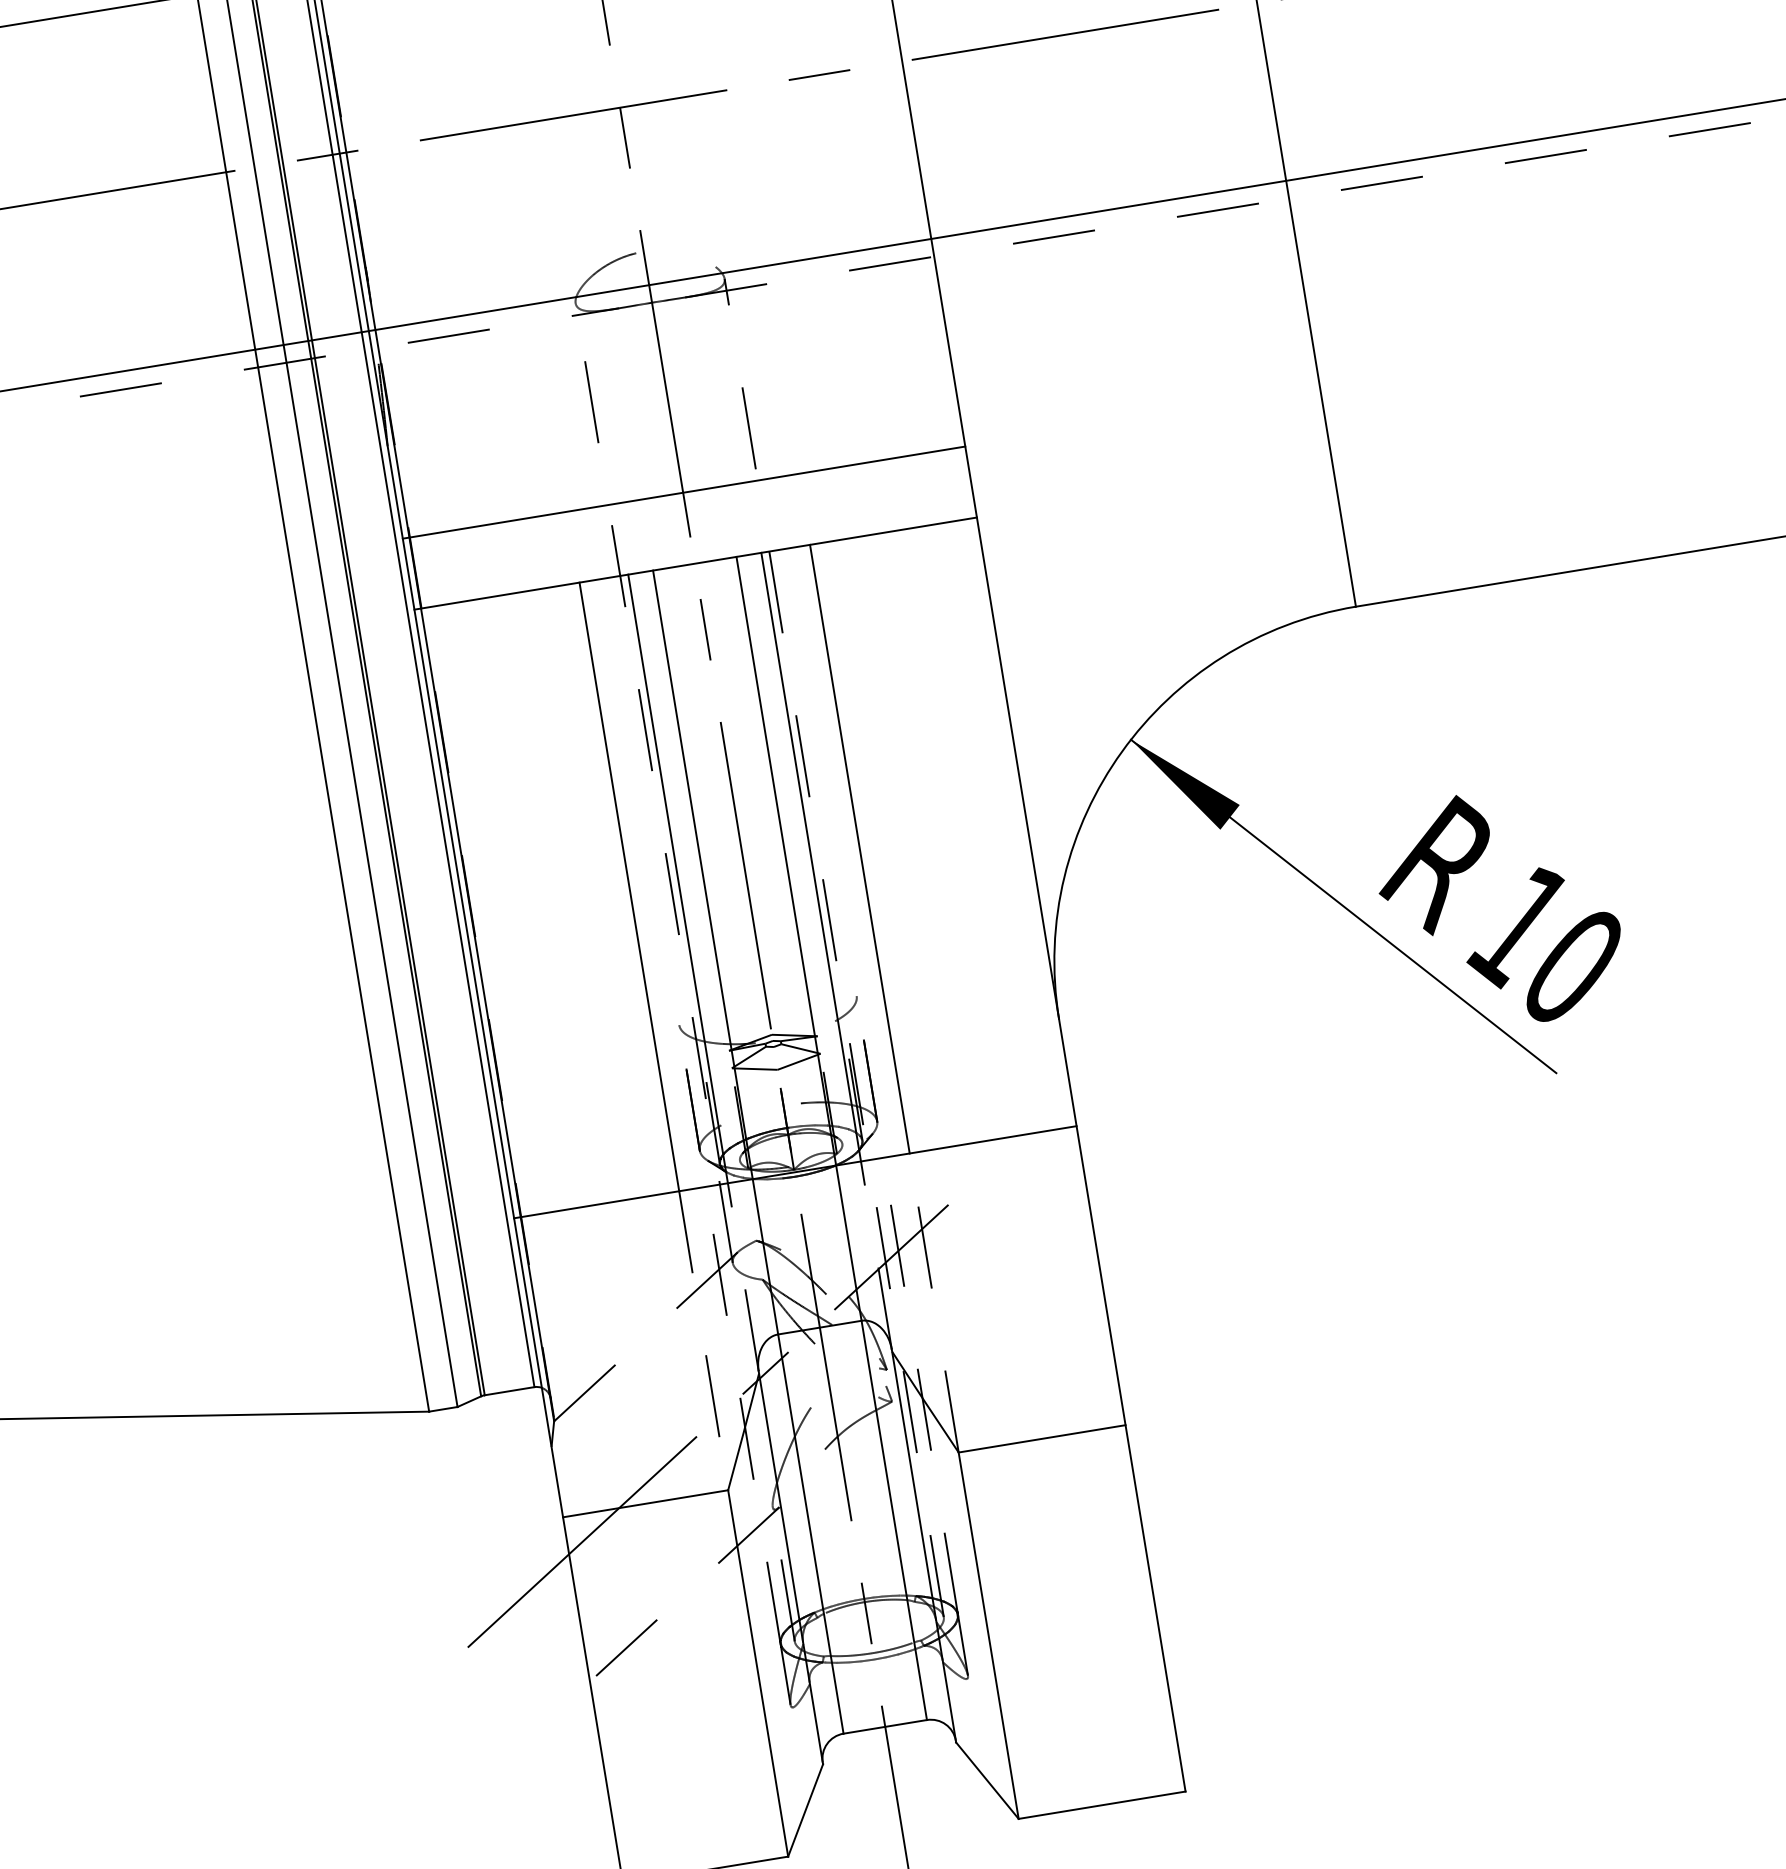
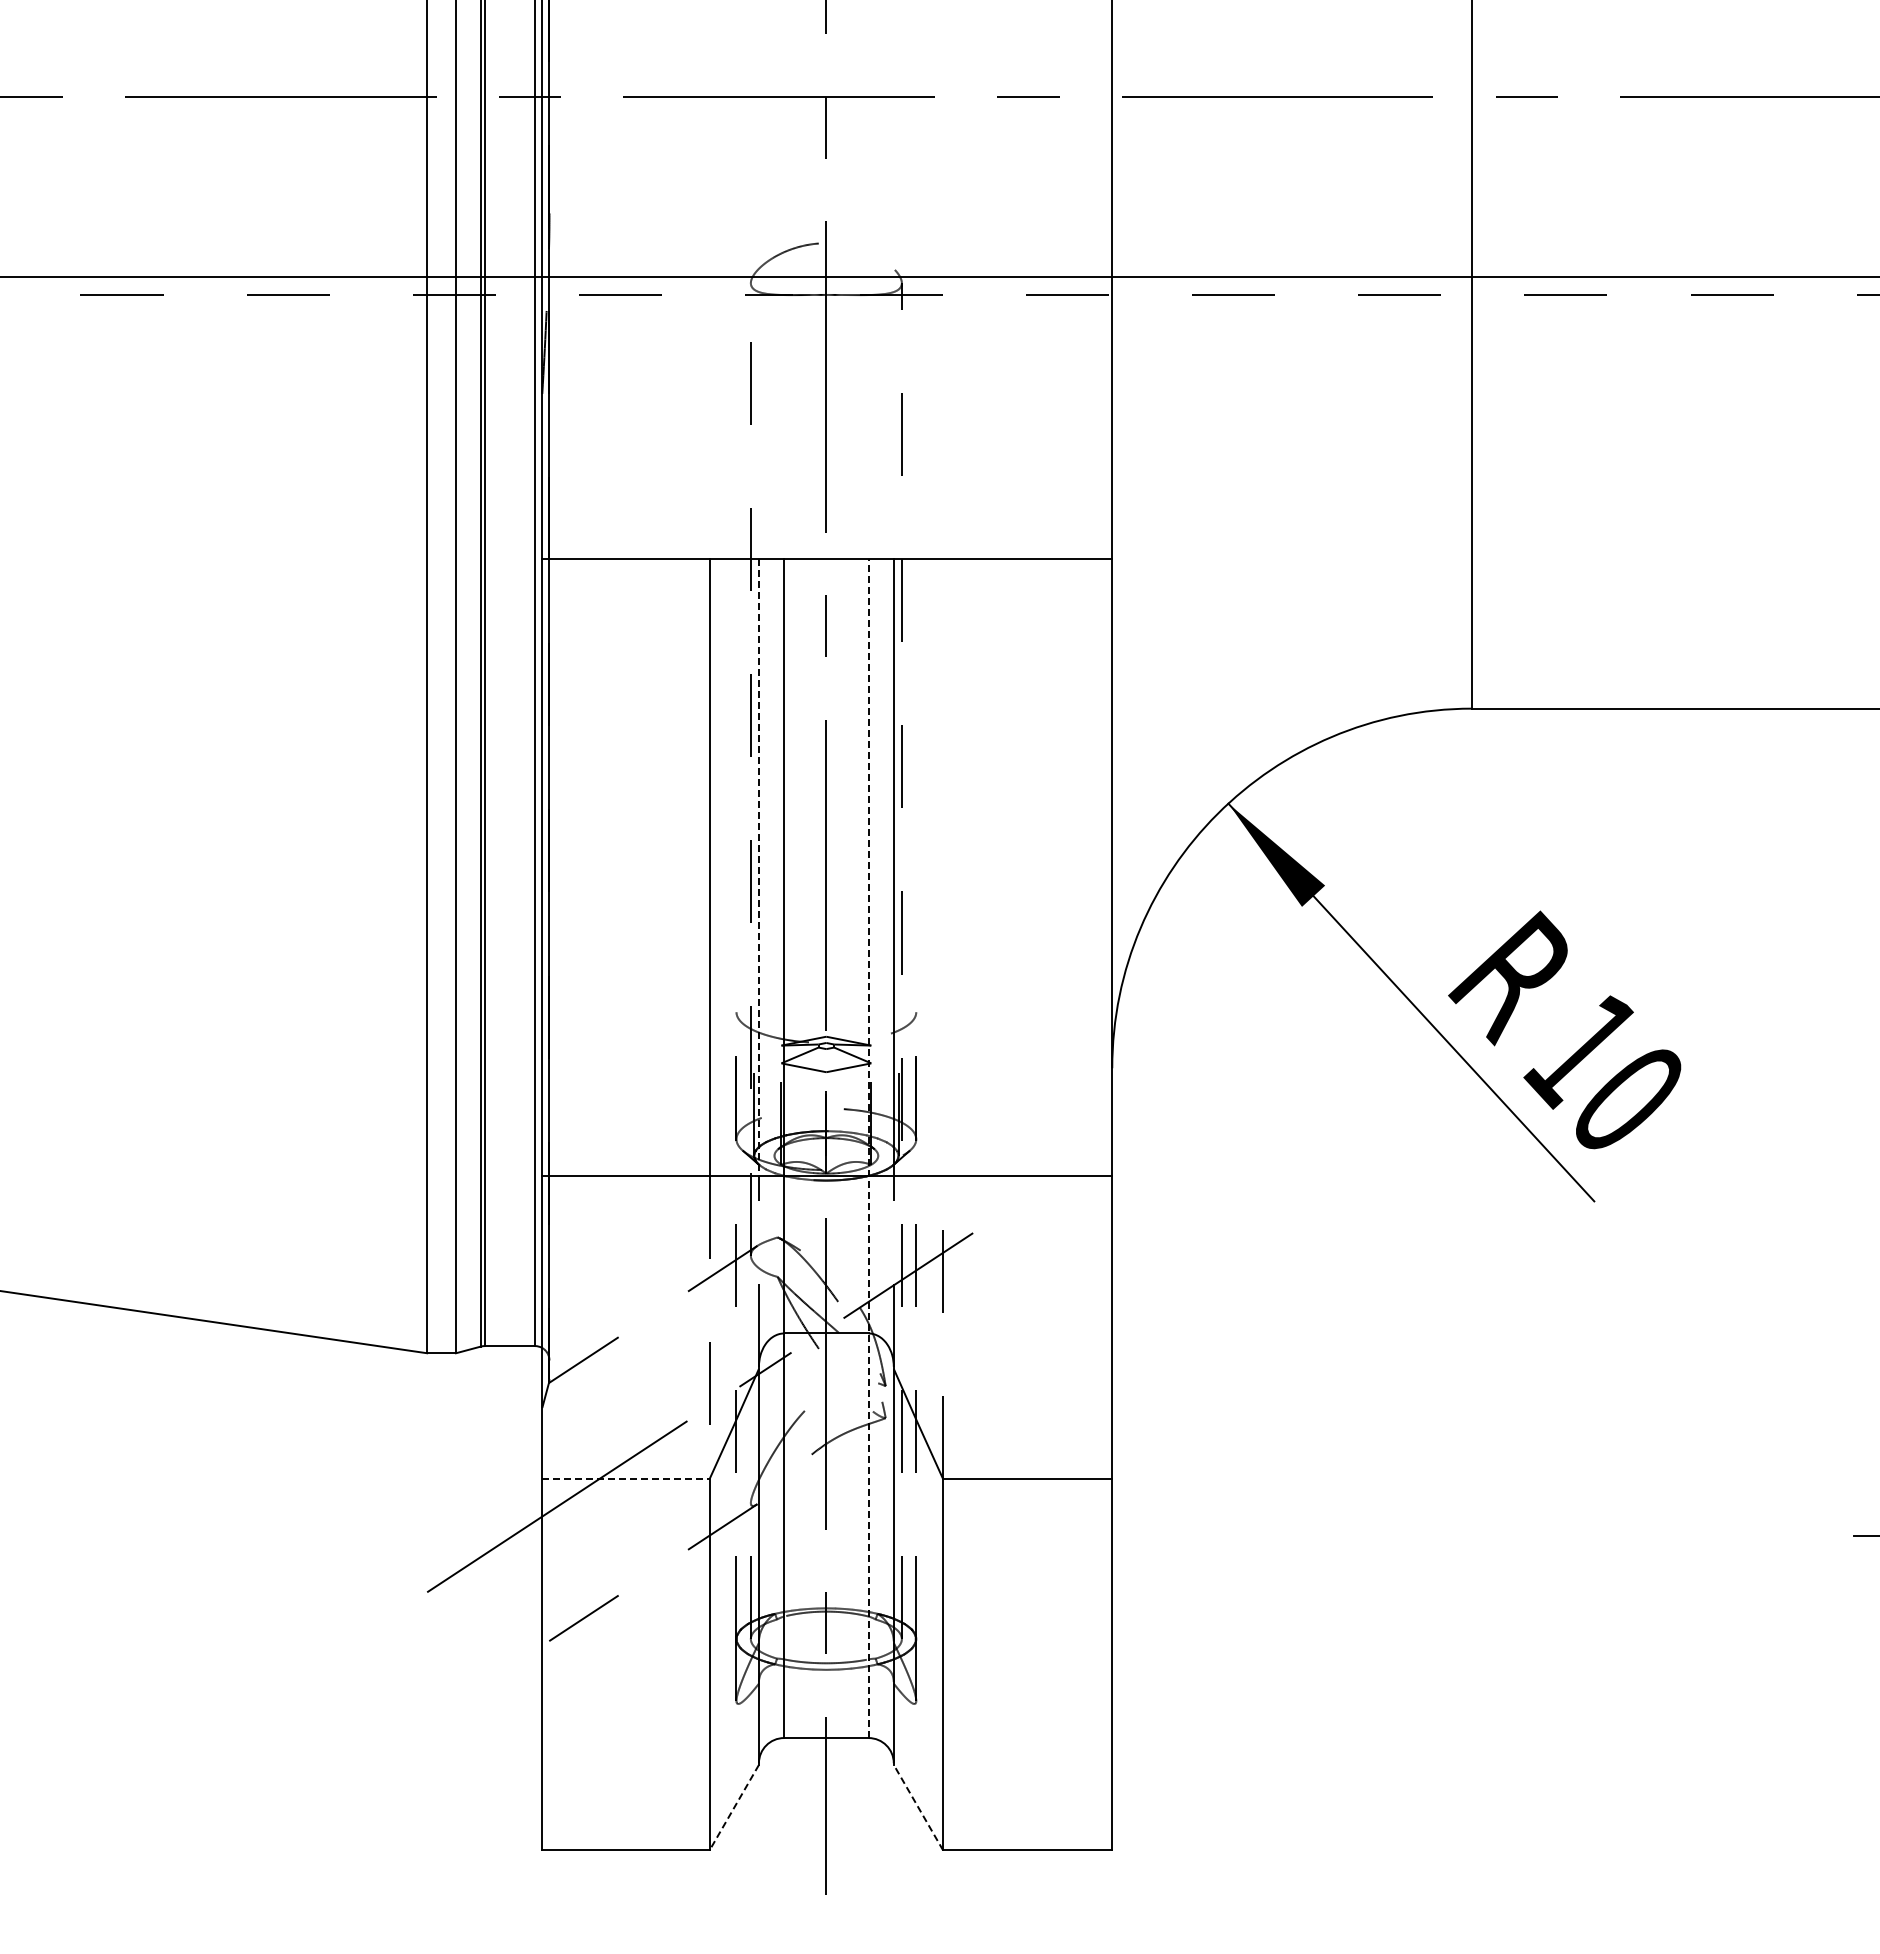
line: (684, 492) -> (827, 487), removed
line: (860, 848) -> (943, 867), removed
line: (677, 879) -> (758, 868), solid -> dashed
line: (831, 1138) -> (868, 1148), solid -> dashed
line: (645, 1504) -> (625, 1479), solid -> dashed
line: (987, 1780) -> (918, 1807), solid -> dashed
line: (805, 1811) -> (734, 1808), solid -> dashed

